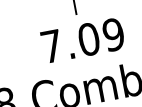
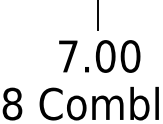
text: (113, 34) -> (130, 56), 7.09 -> 7.00

